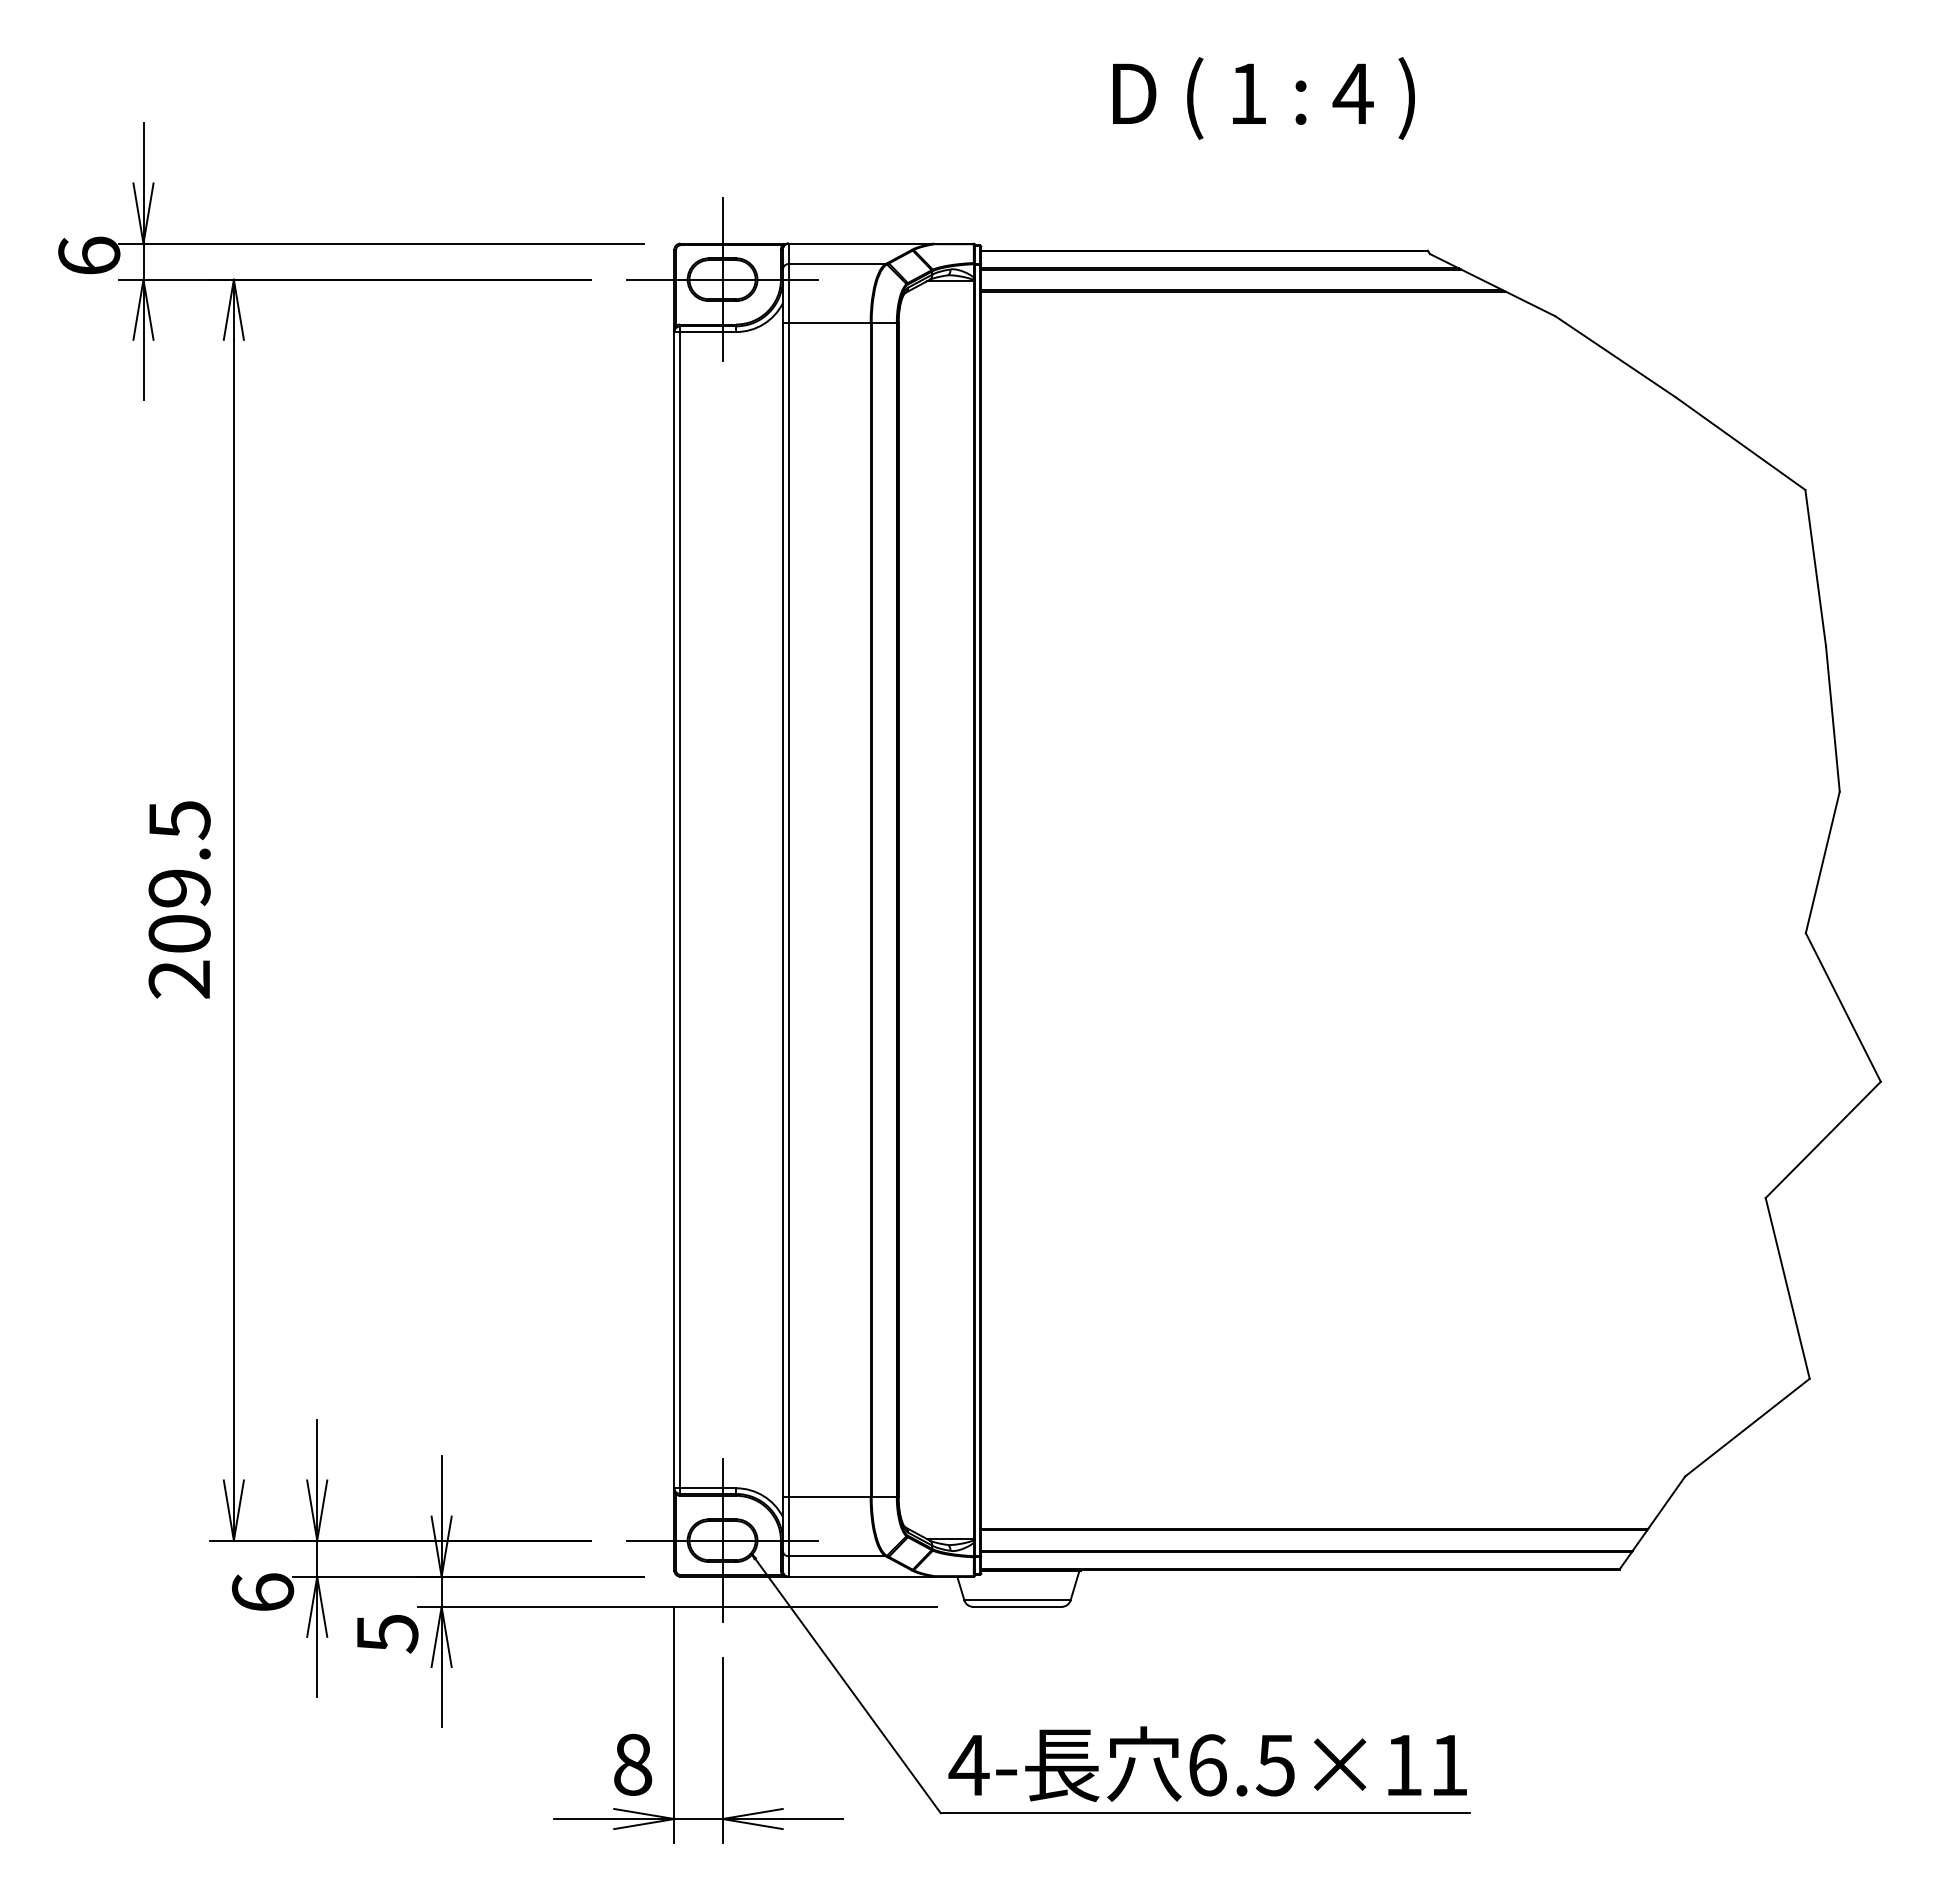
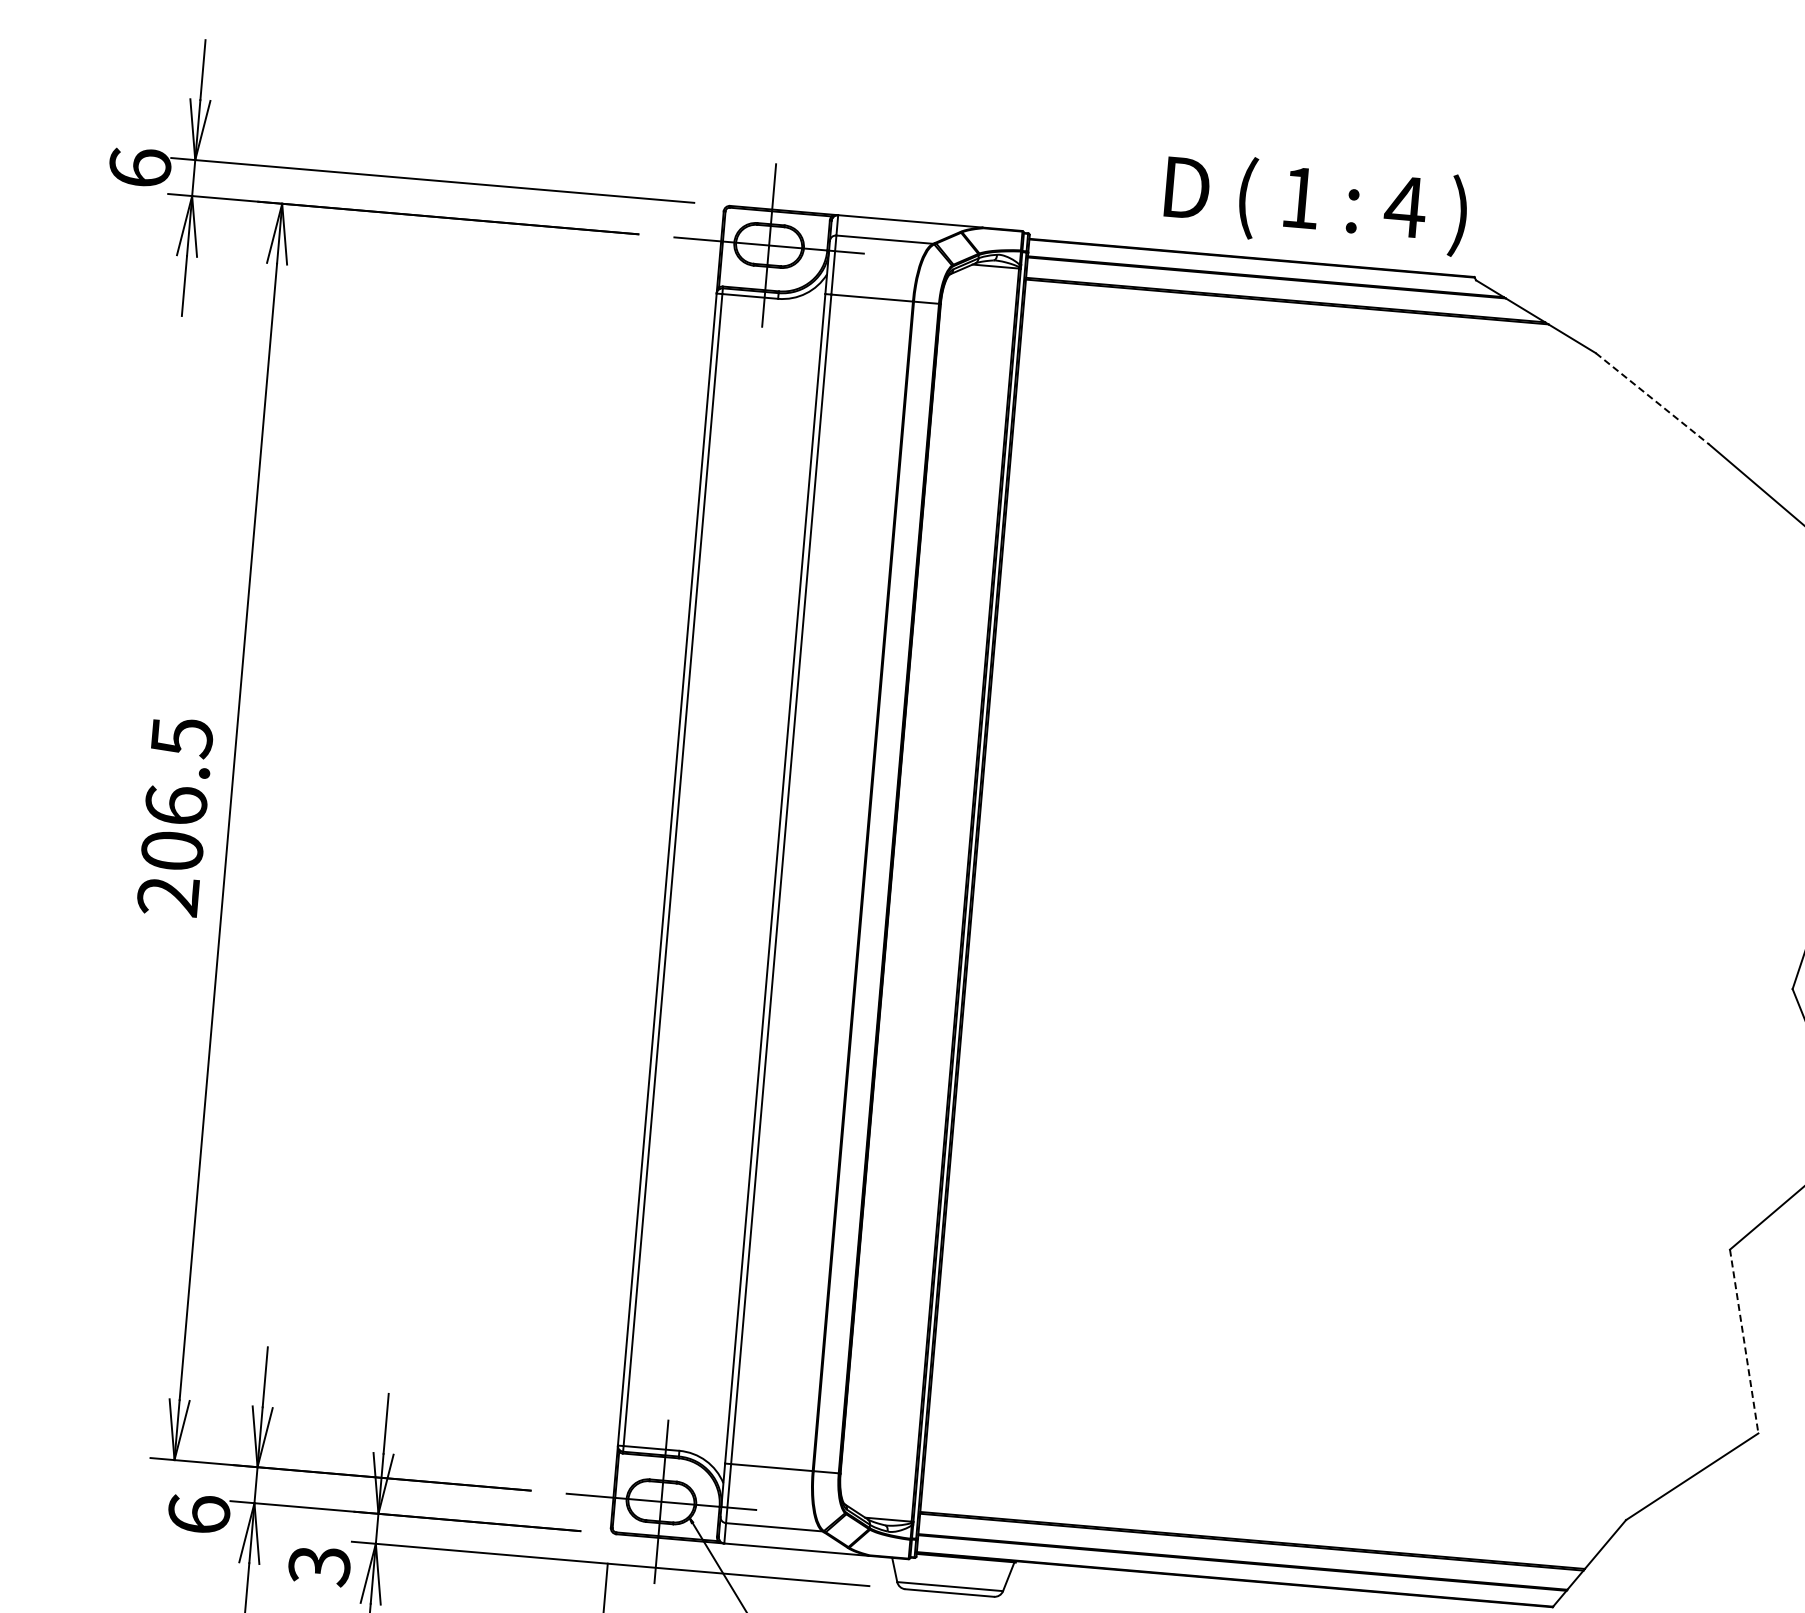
text: (1263, 98) -> (1315, 203), moved
line: (1615, 356) -> (1652, 398), solid -> dashed
text: (179, 888) -> (176, 805), 209.5 -> 206.5
line: (1787, 1288) -> (1743, 1341), solid -> dashed
text: (387, 1634) -> (319, 1566), 5 -> 3

